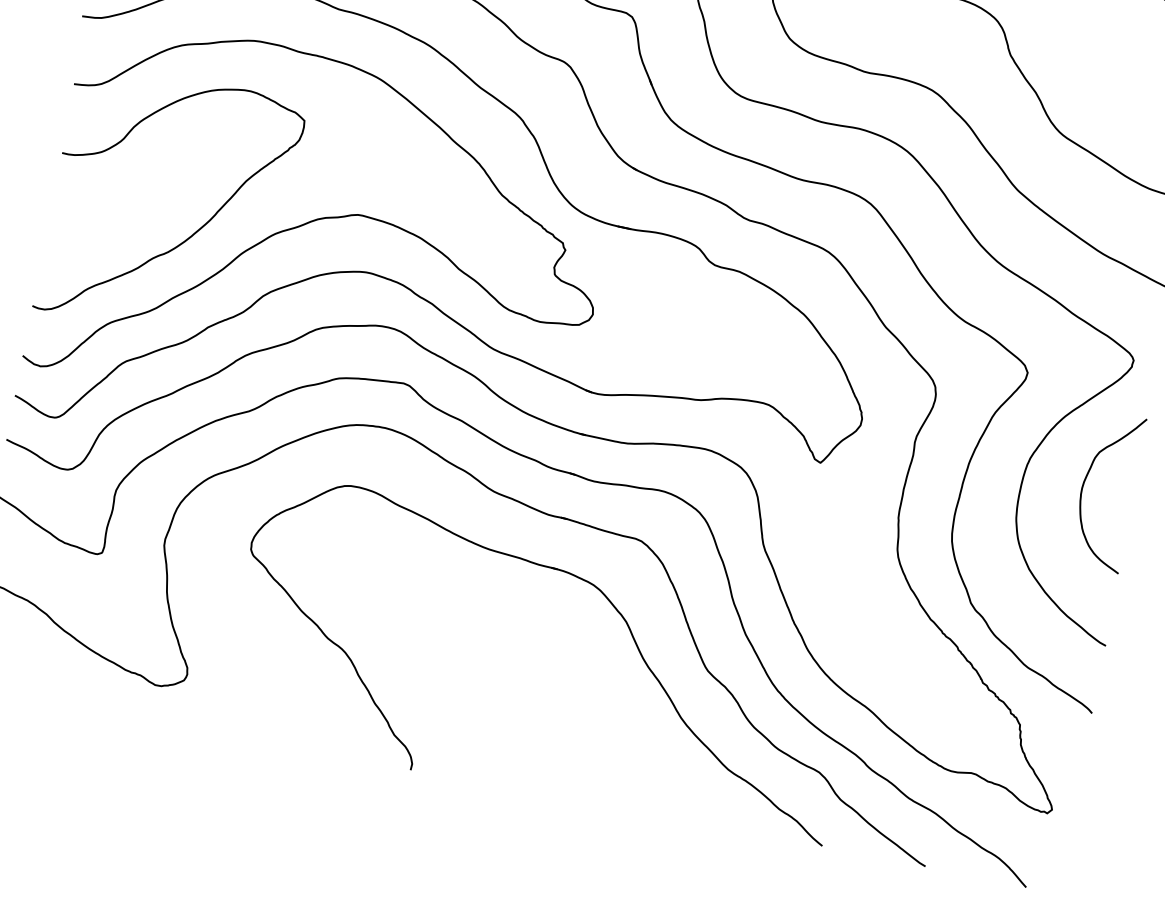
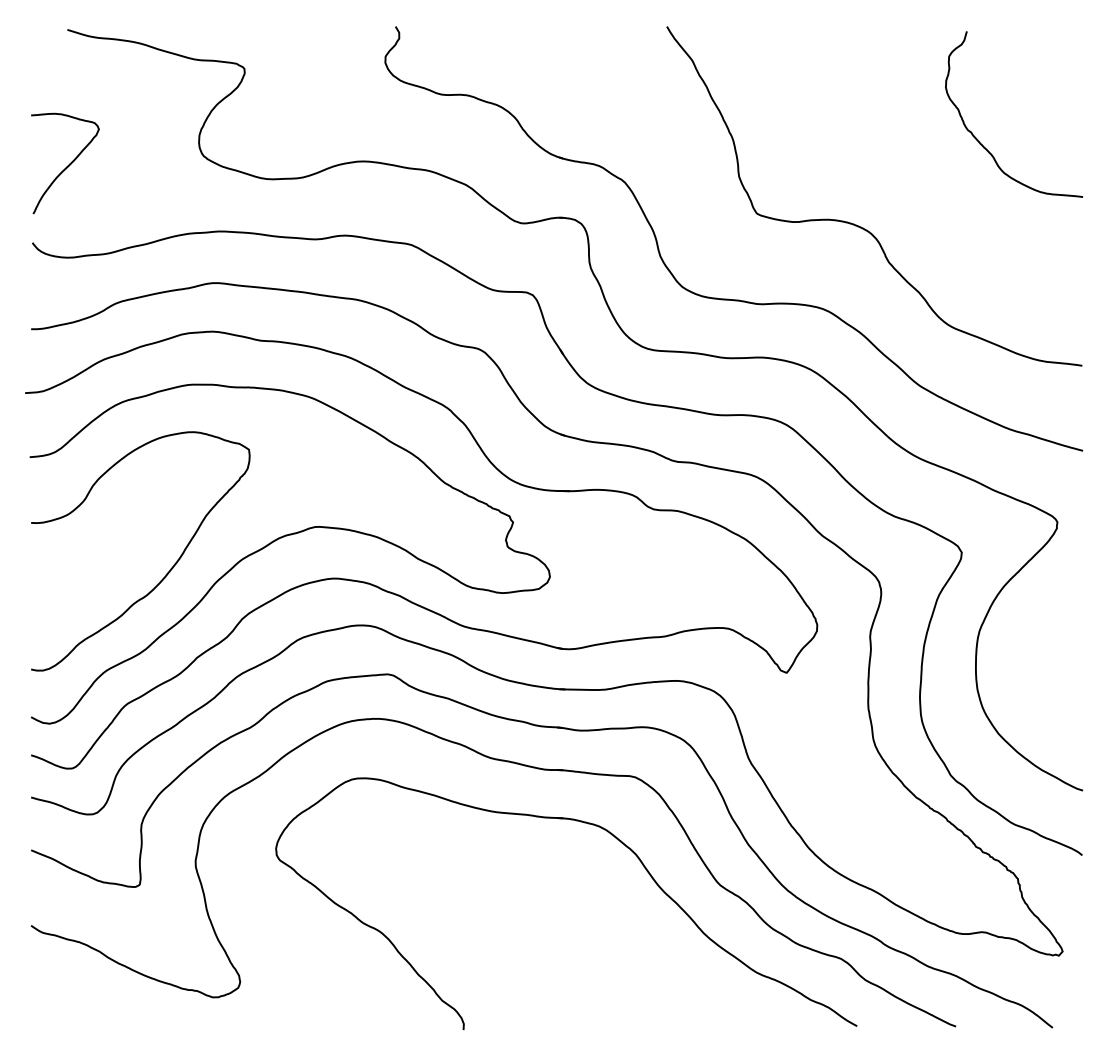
curve: (1084, 484) -> (1034, 645), removed

